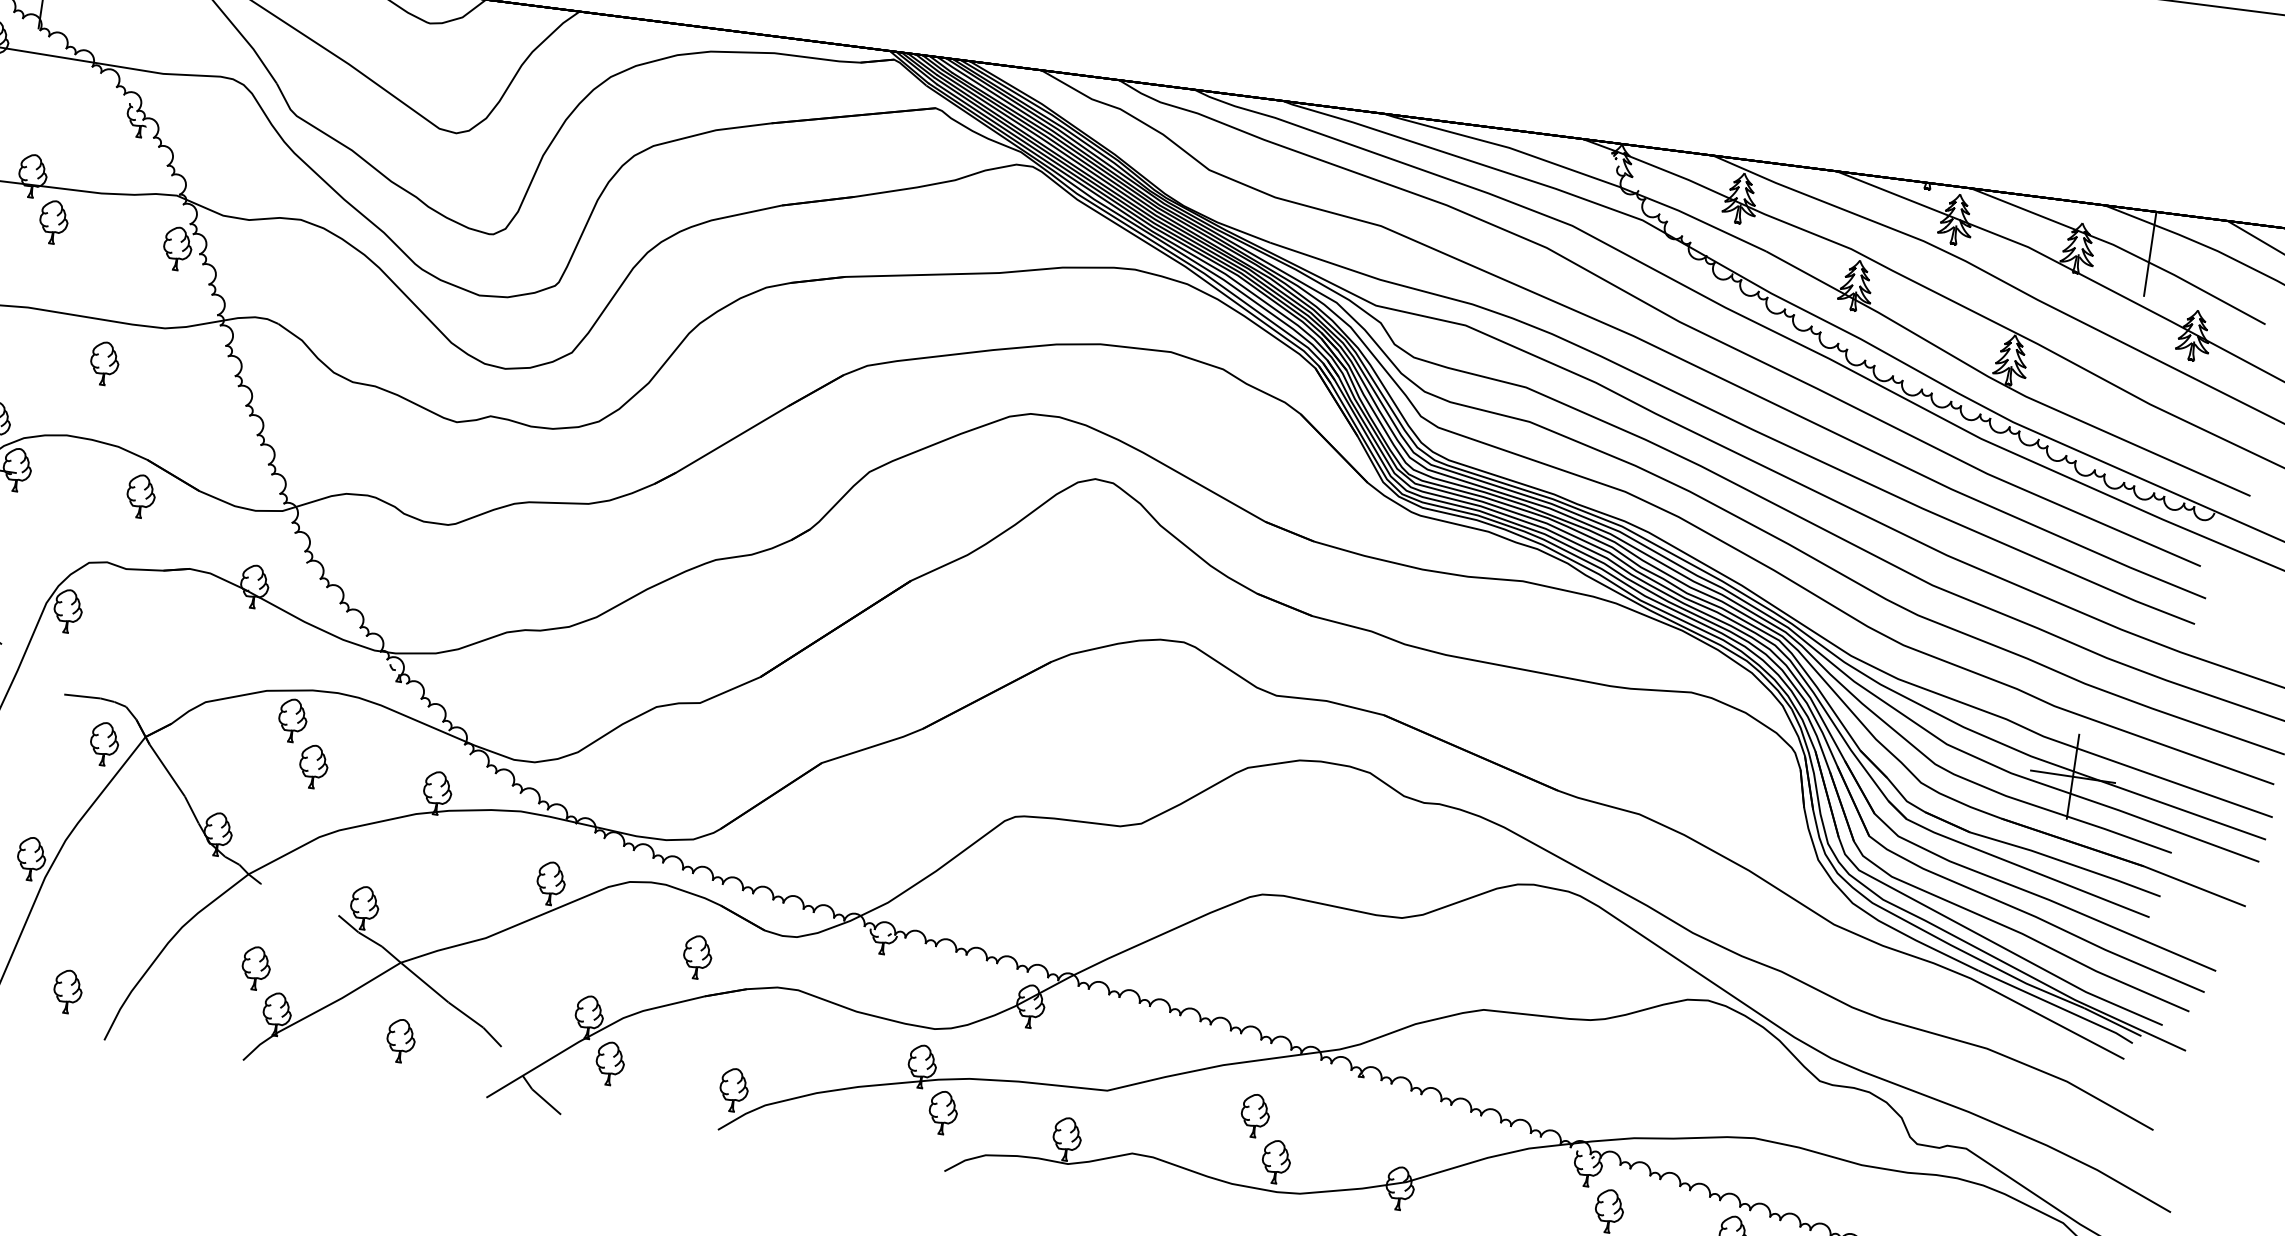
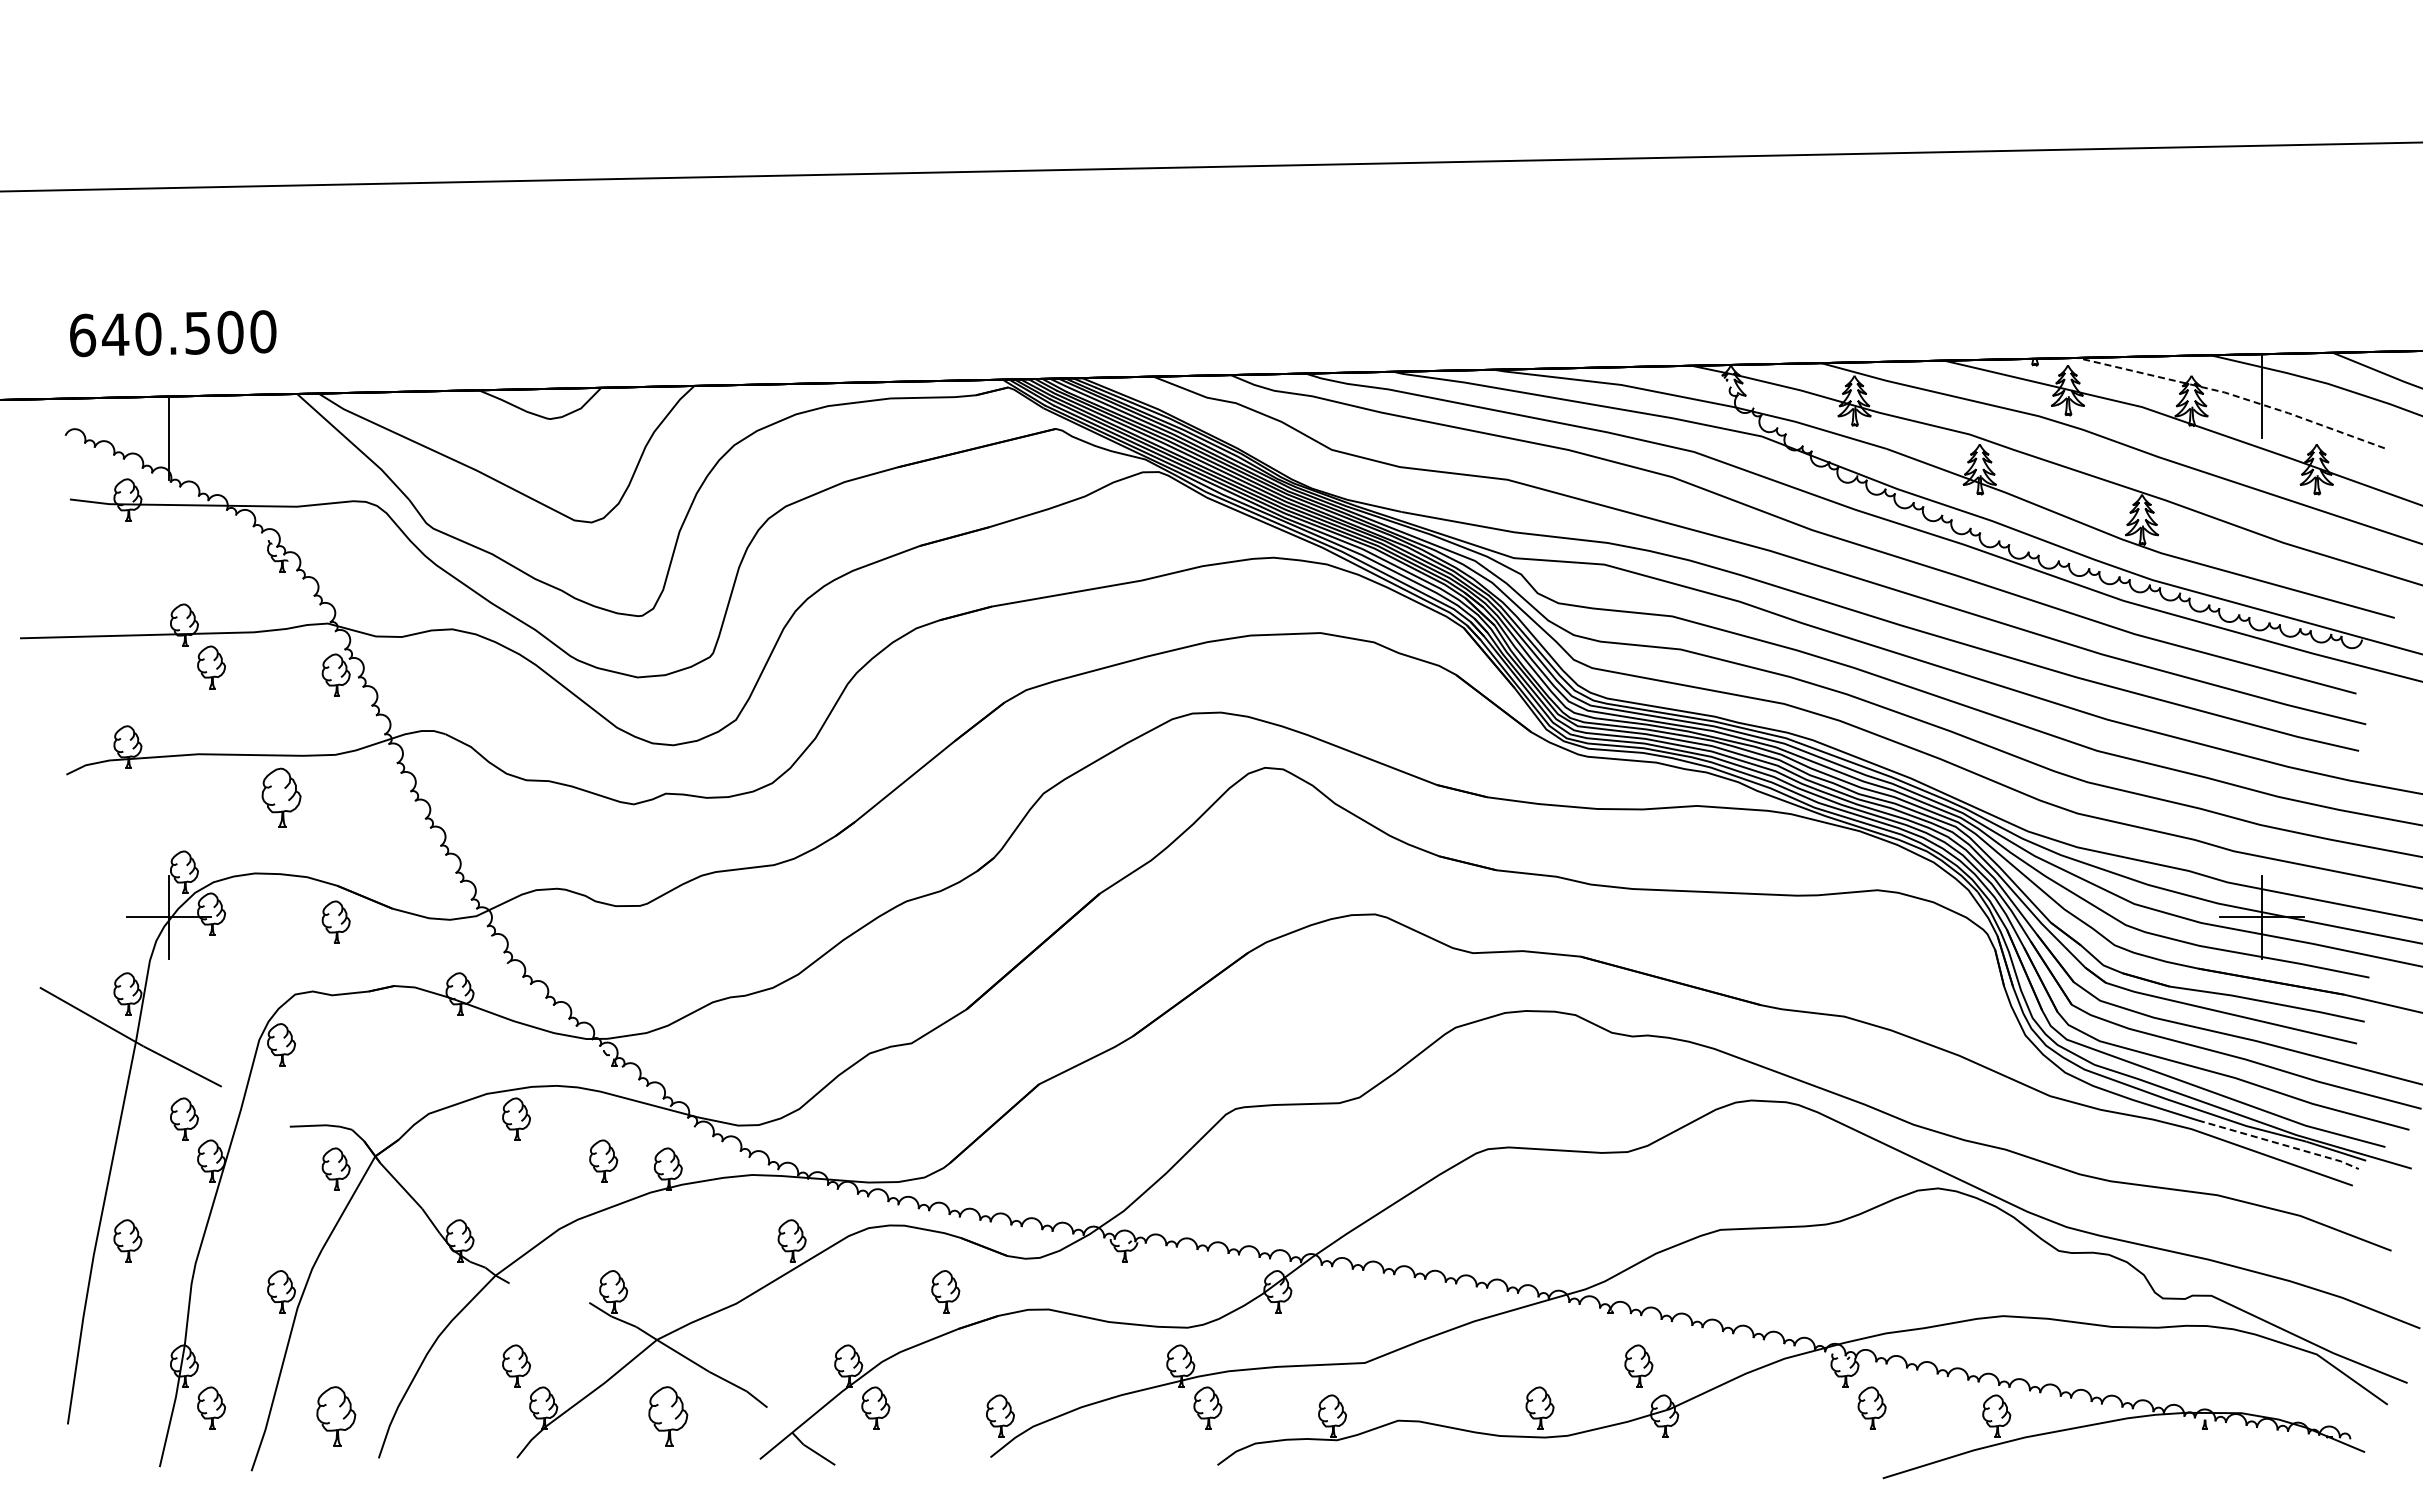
line: (2121, 249) -> (2233, 395), solid -> dashed
part: (104, 363) -> (281, 797), size x1.4
part: (313, 765) -> (603, 1160), moved
part: (67, 990) -> (335, 1415), size x1.4
line: (2057, 1006) -> (2279, 1143), solid -> dashed
part: (401, 1040) -> (668, 1415), size x1.4
part: (1255, 1115) -> (1638, 1365), moved

